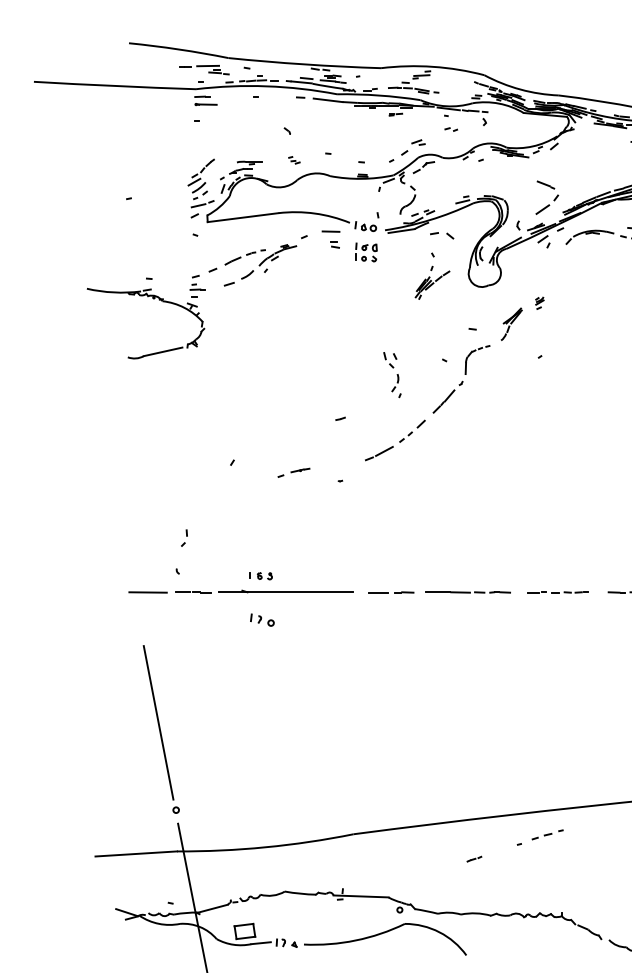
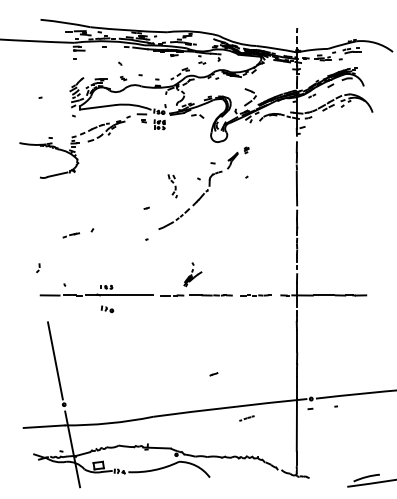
part: (431, 275) -> (192, 274), moved
line: (292, 473) -> (70, 235), moved
part: (184, 538) -> (38, 268), moved
part: (539, 837) -> (246, 418), size x0.6
part: (473, 859) -> (213, 374), moved

